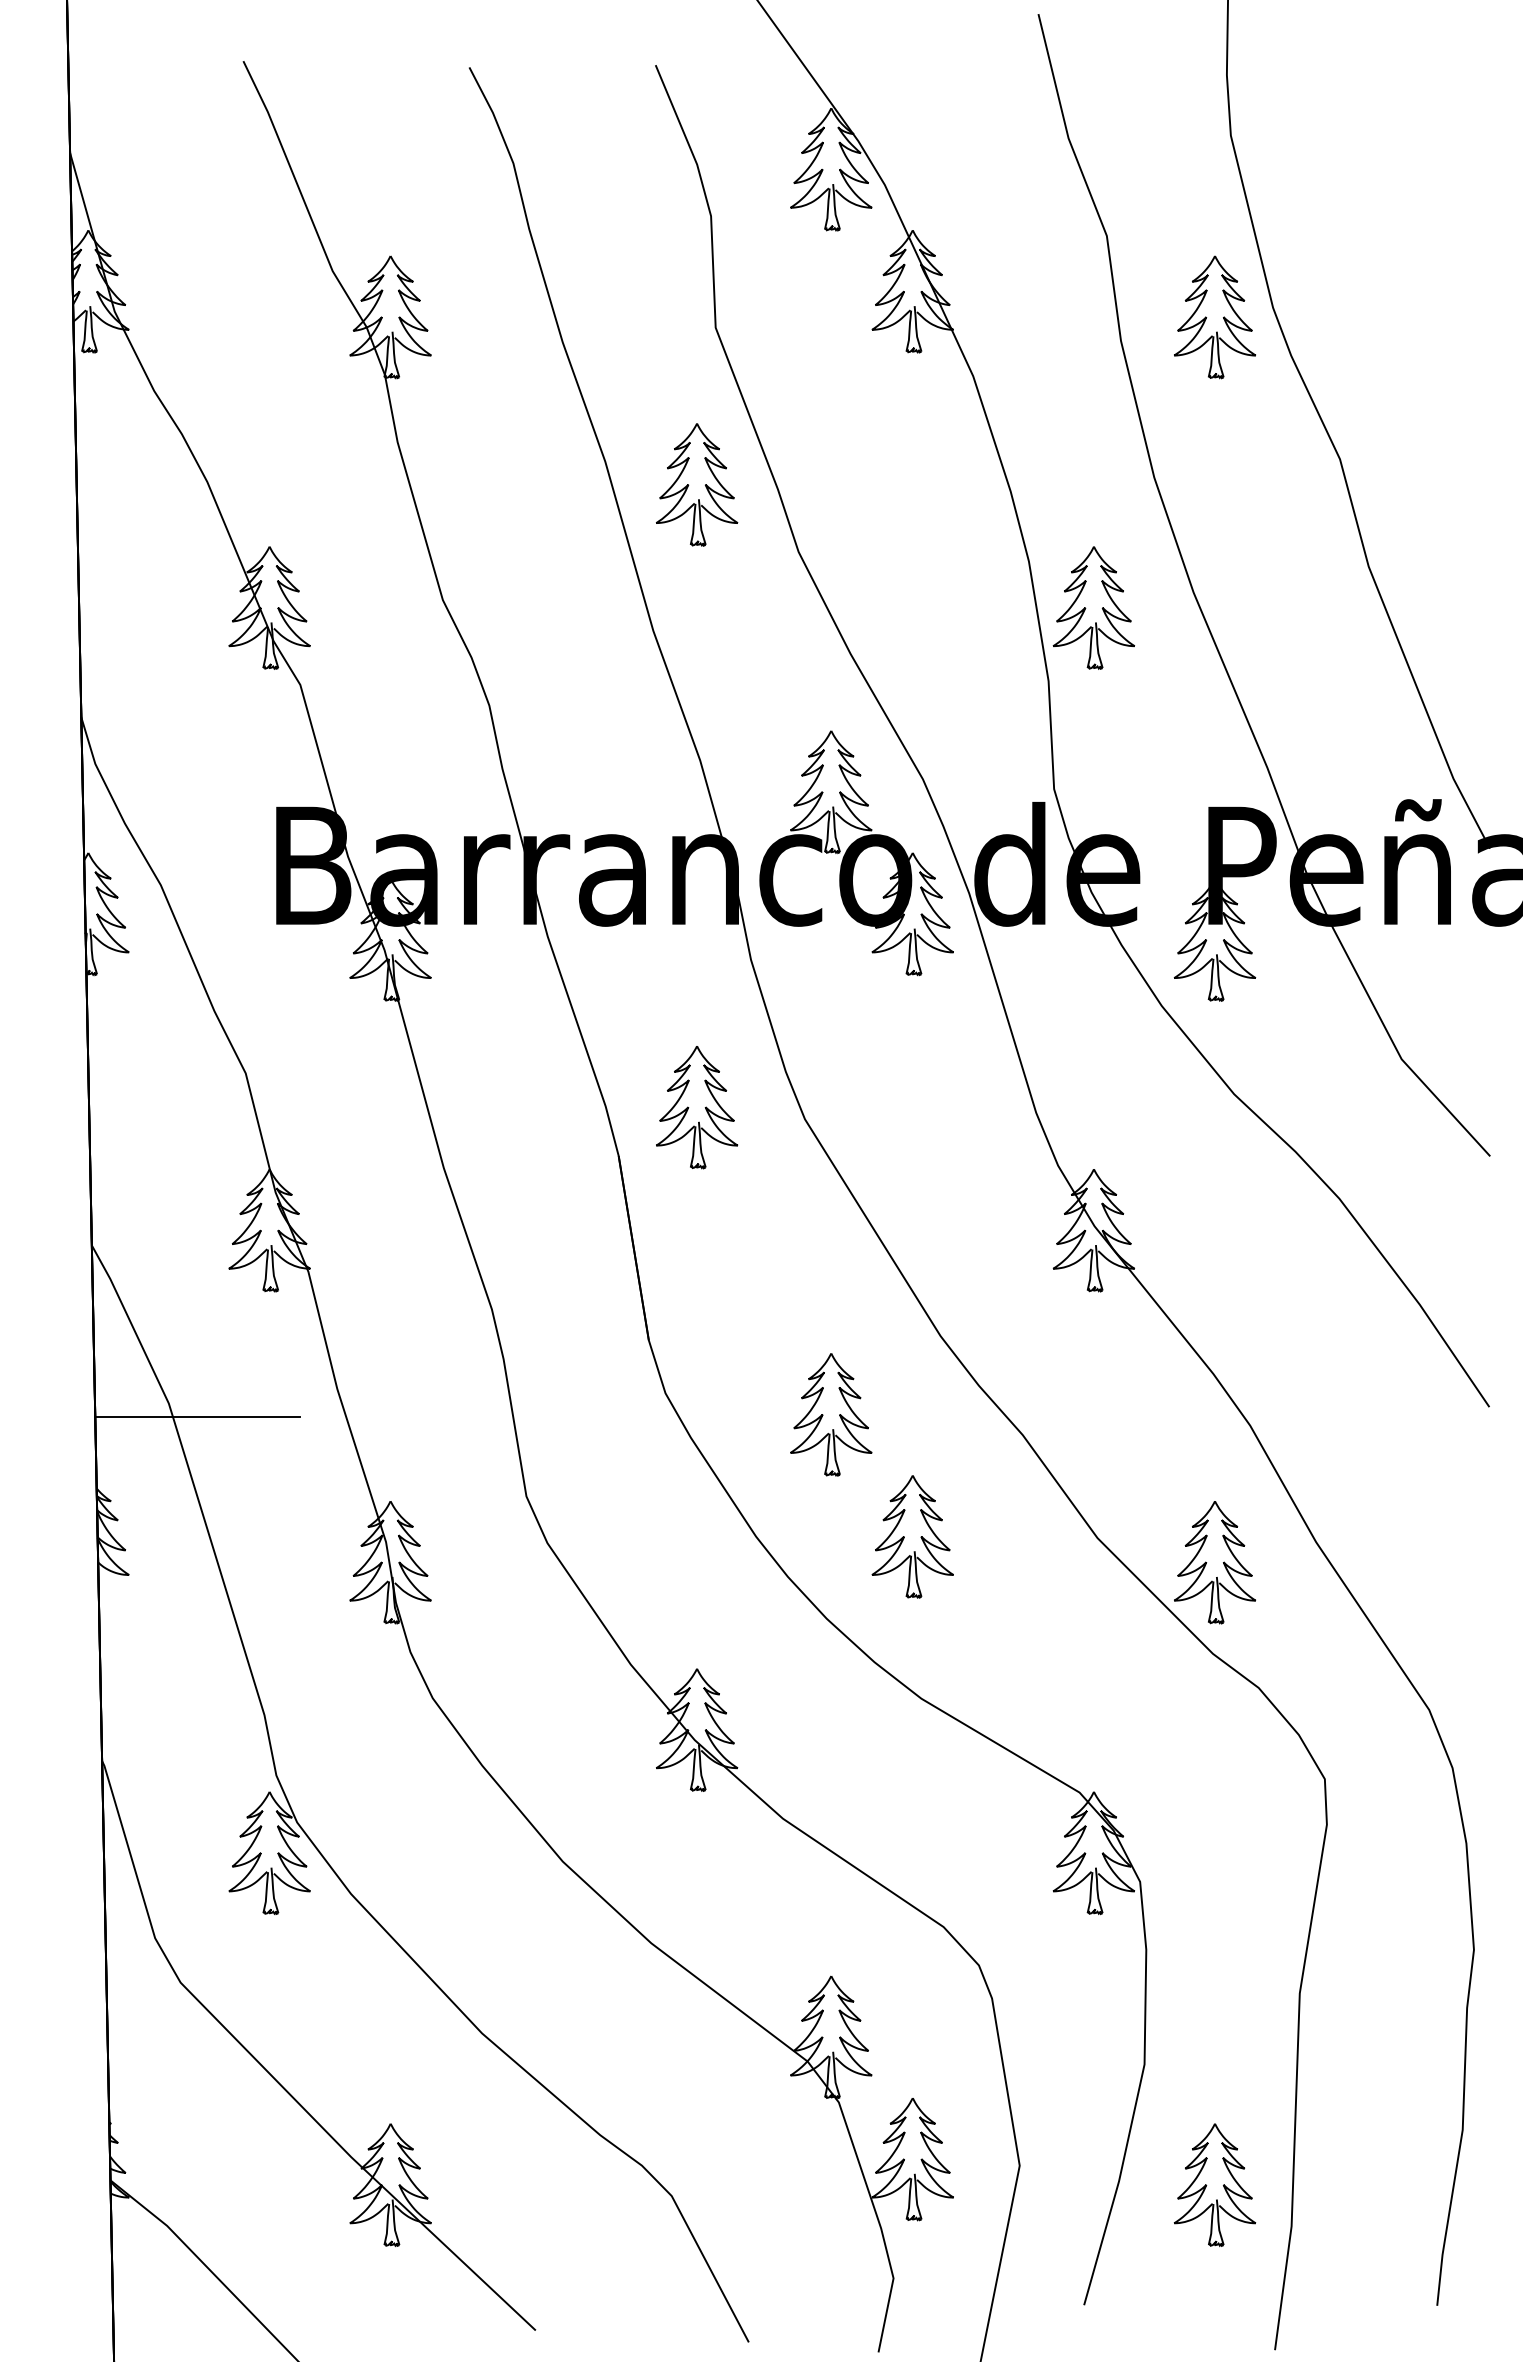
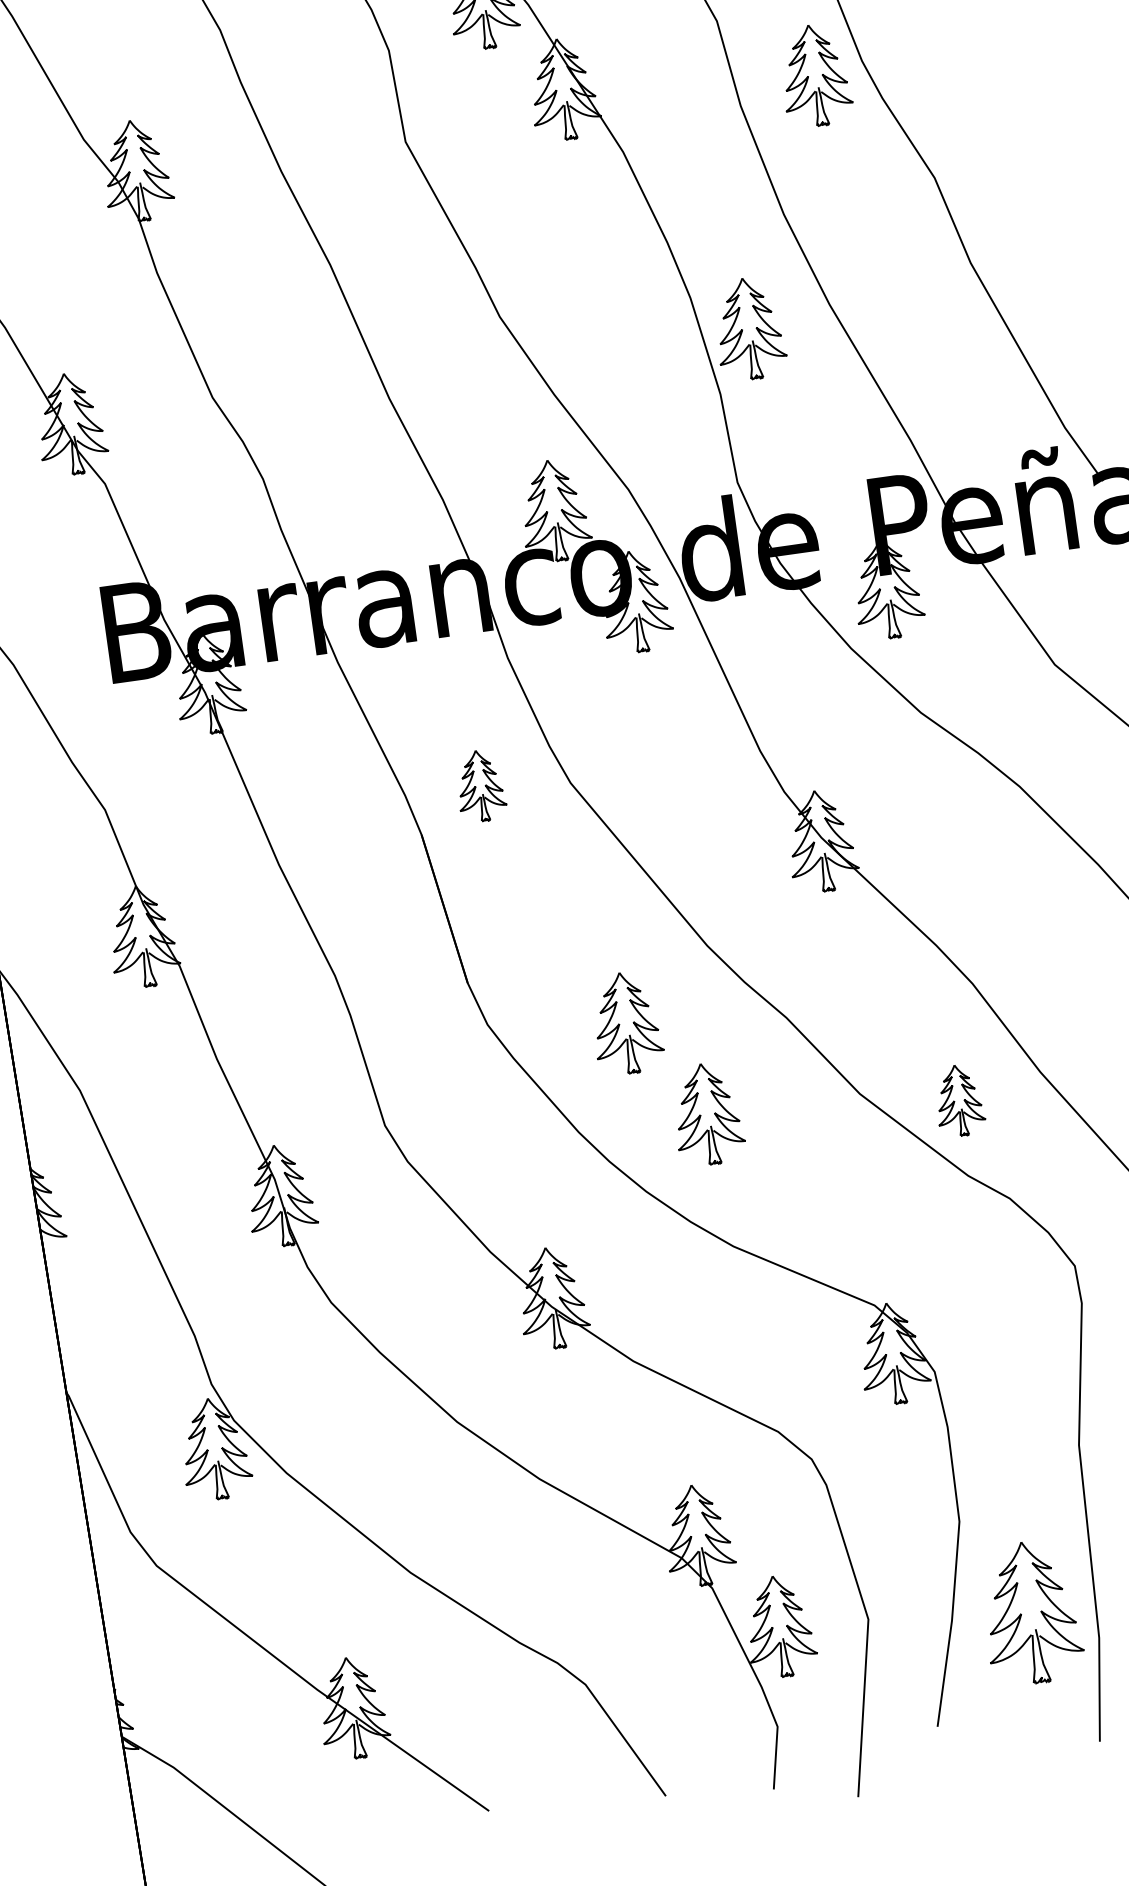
part: (697, 484) -> (408, 273), removed
part: (697, 1107) -> (480, 785), size x0.7
line: (197, 1417) -> (105, 1098), removed
part: (1214, 1562) -> (958, 1100), size x0.7
part: (1215, 2184) -> (1031, 1612), size x1.4

